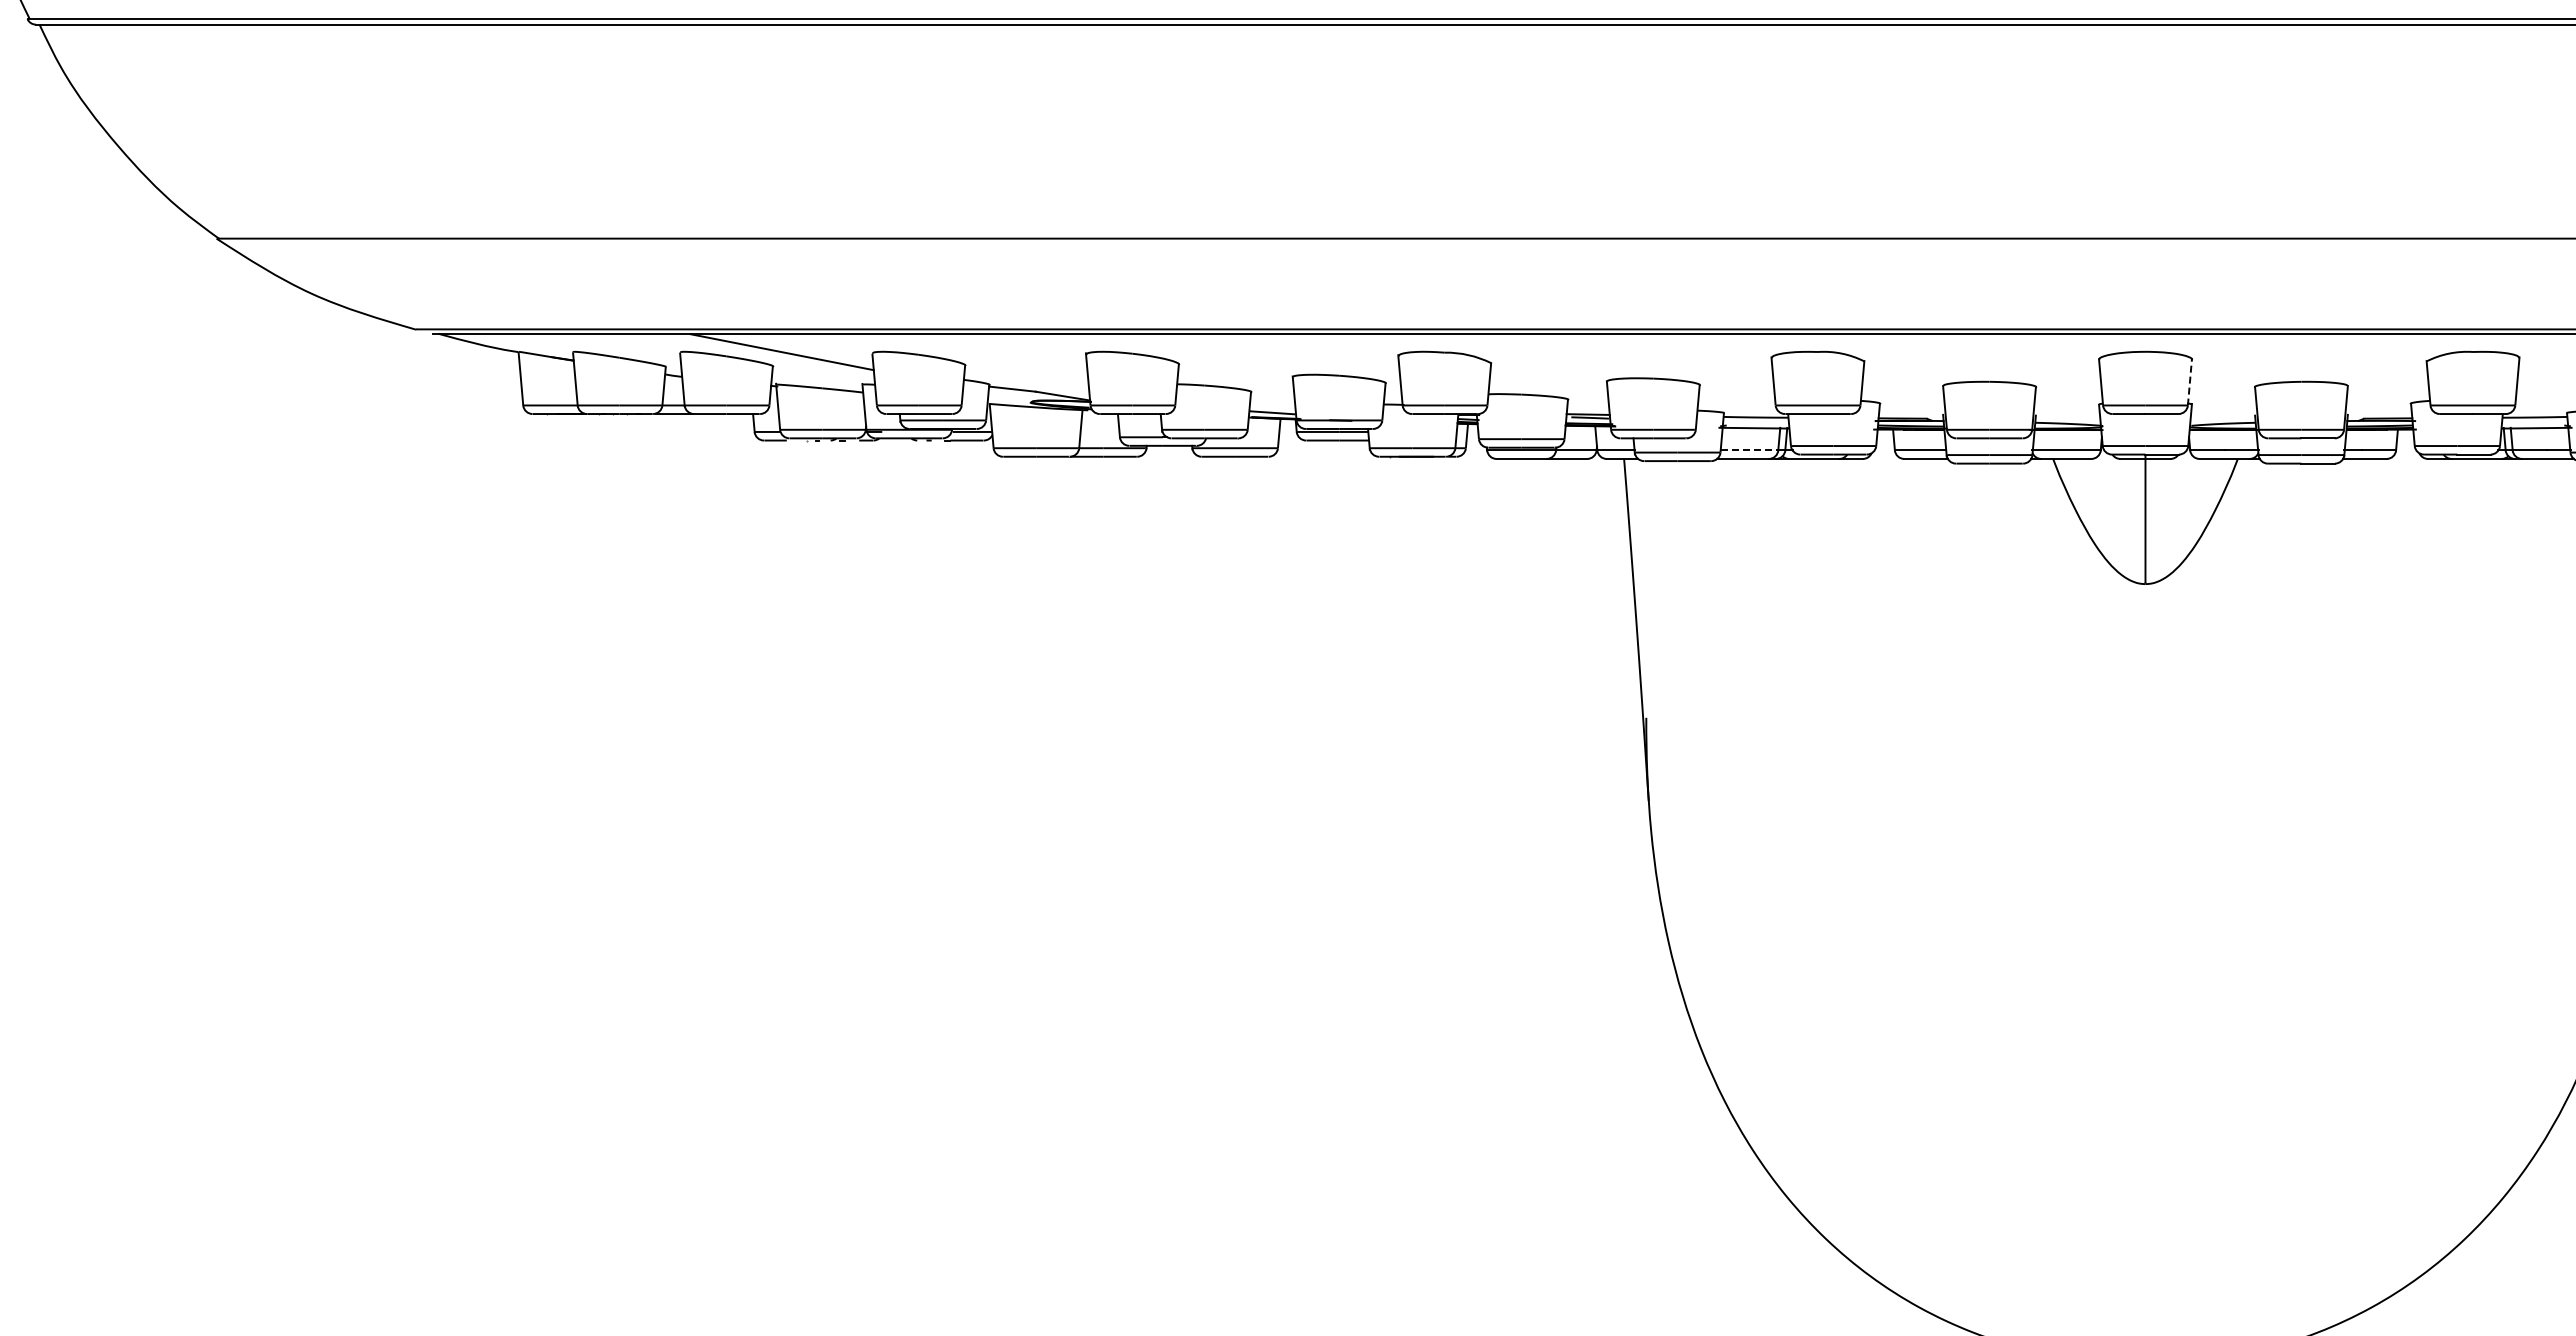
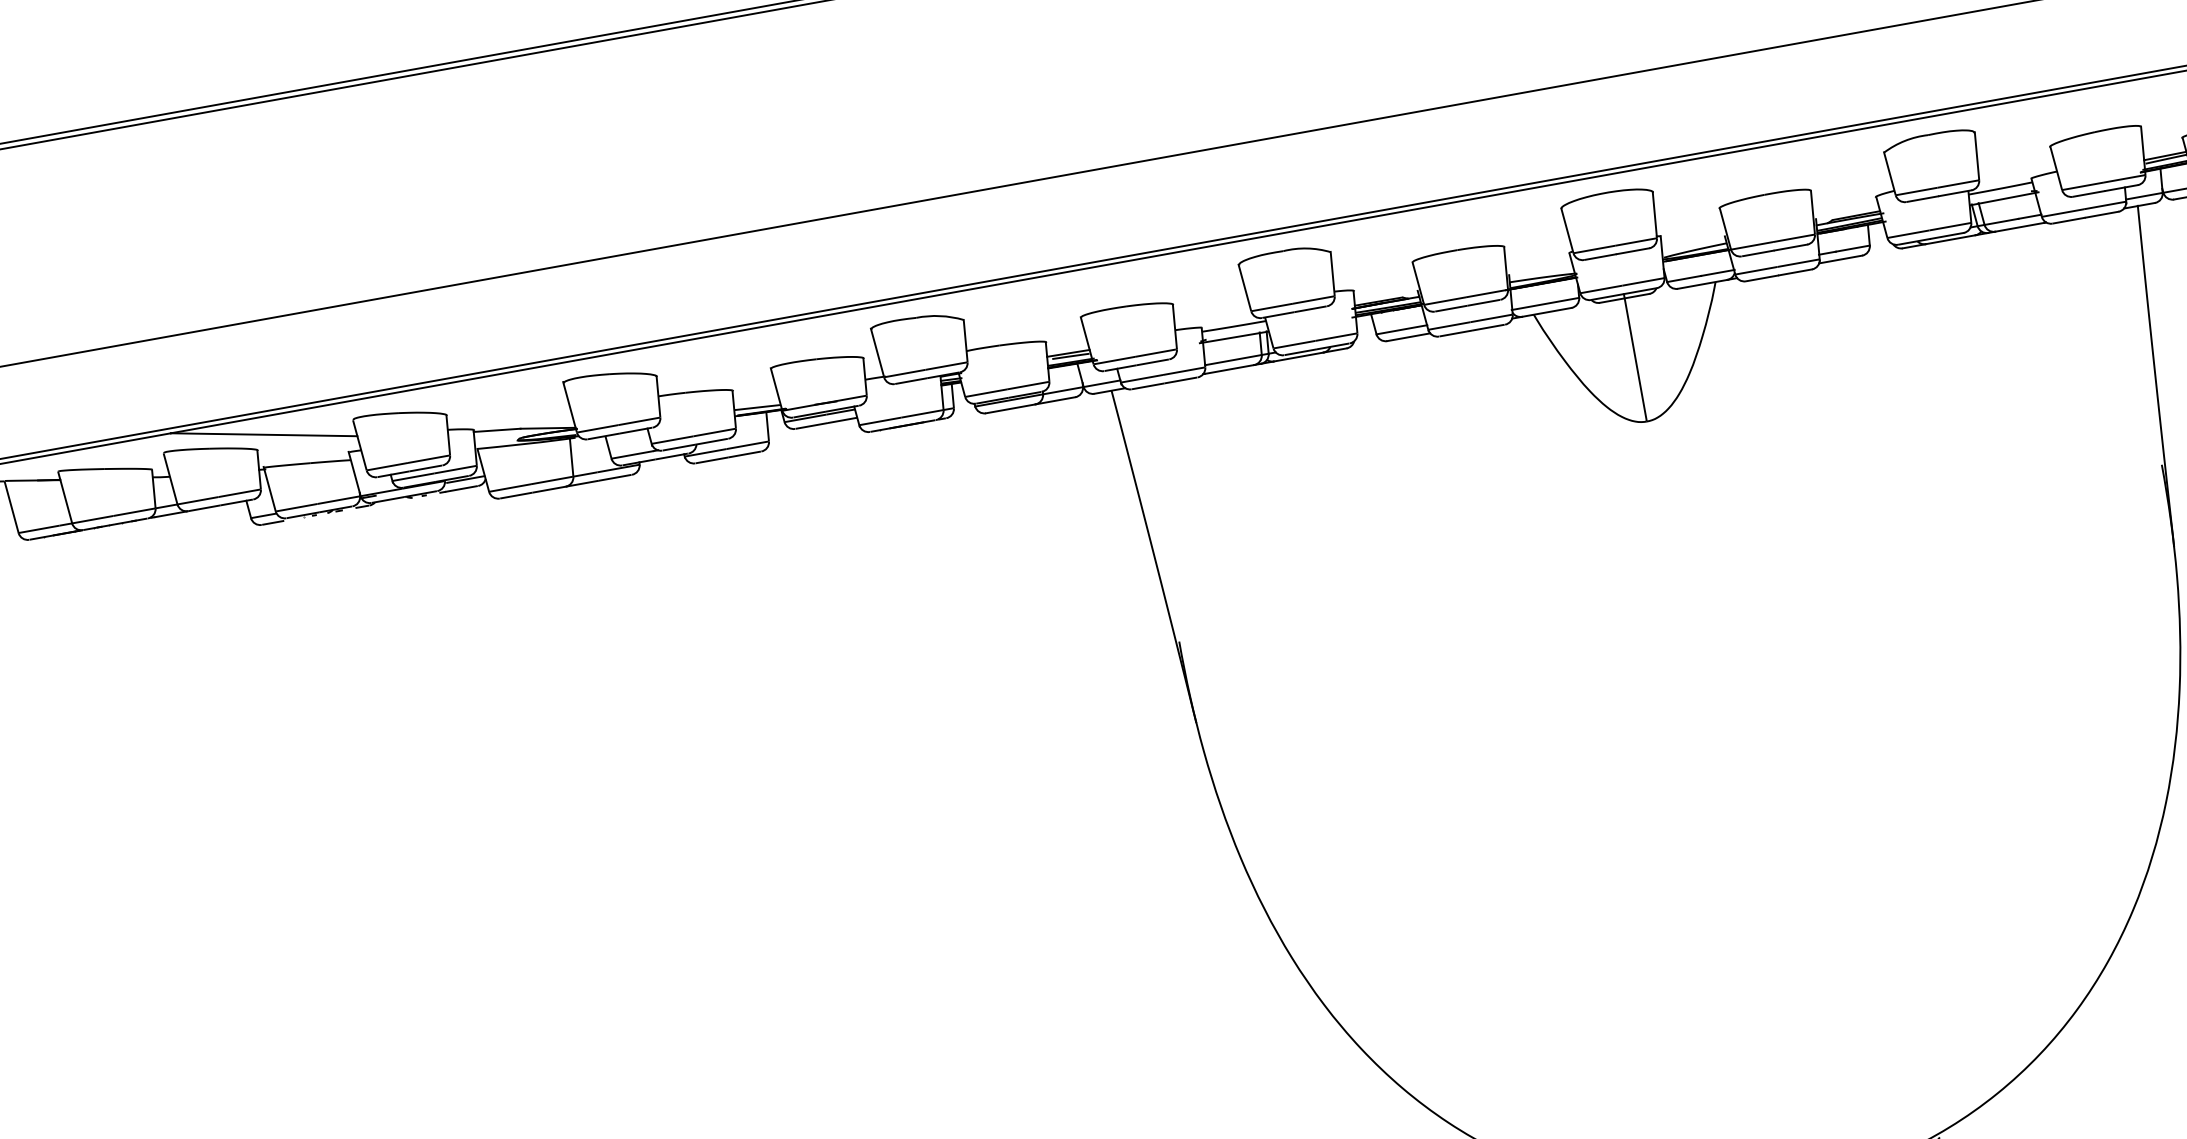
line: (2189, 381) -> (1654, 214), dashed -> solid
line: (1749, 450) -> (1233, 360), dashed -> solid

